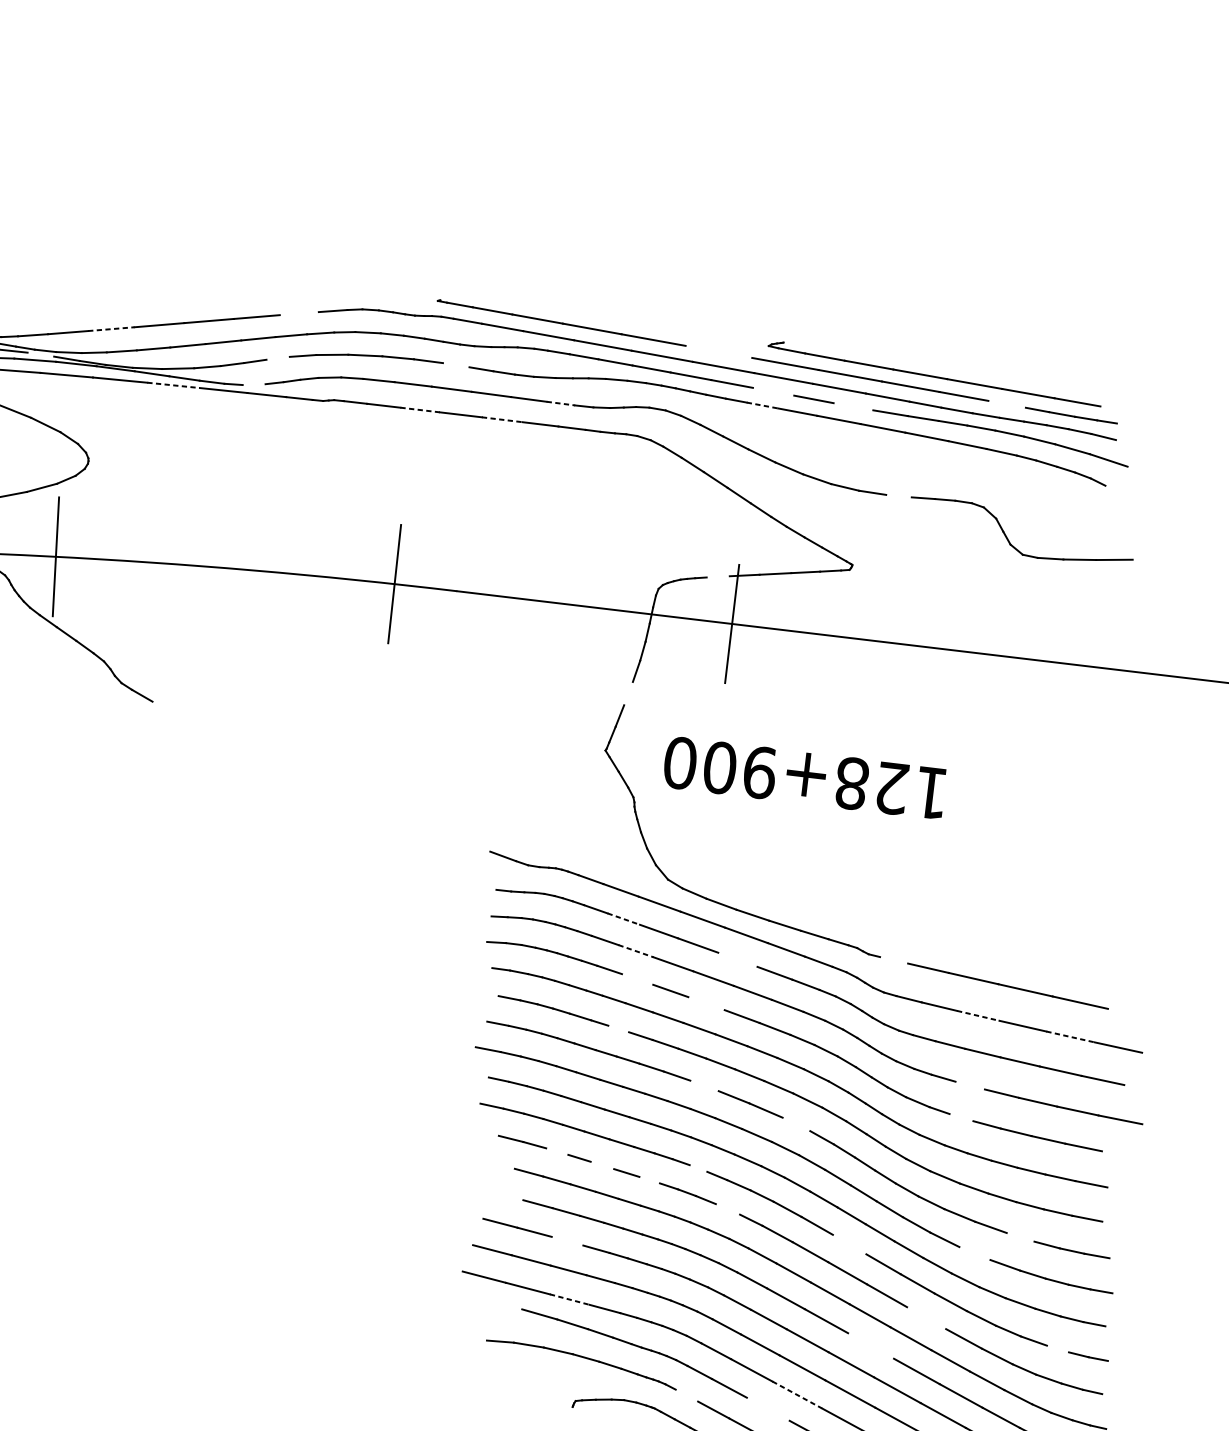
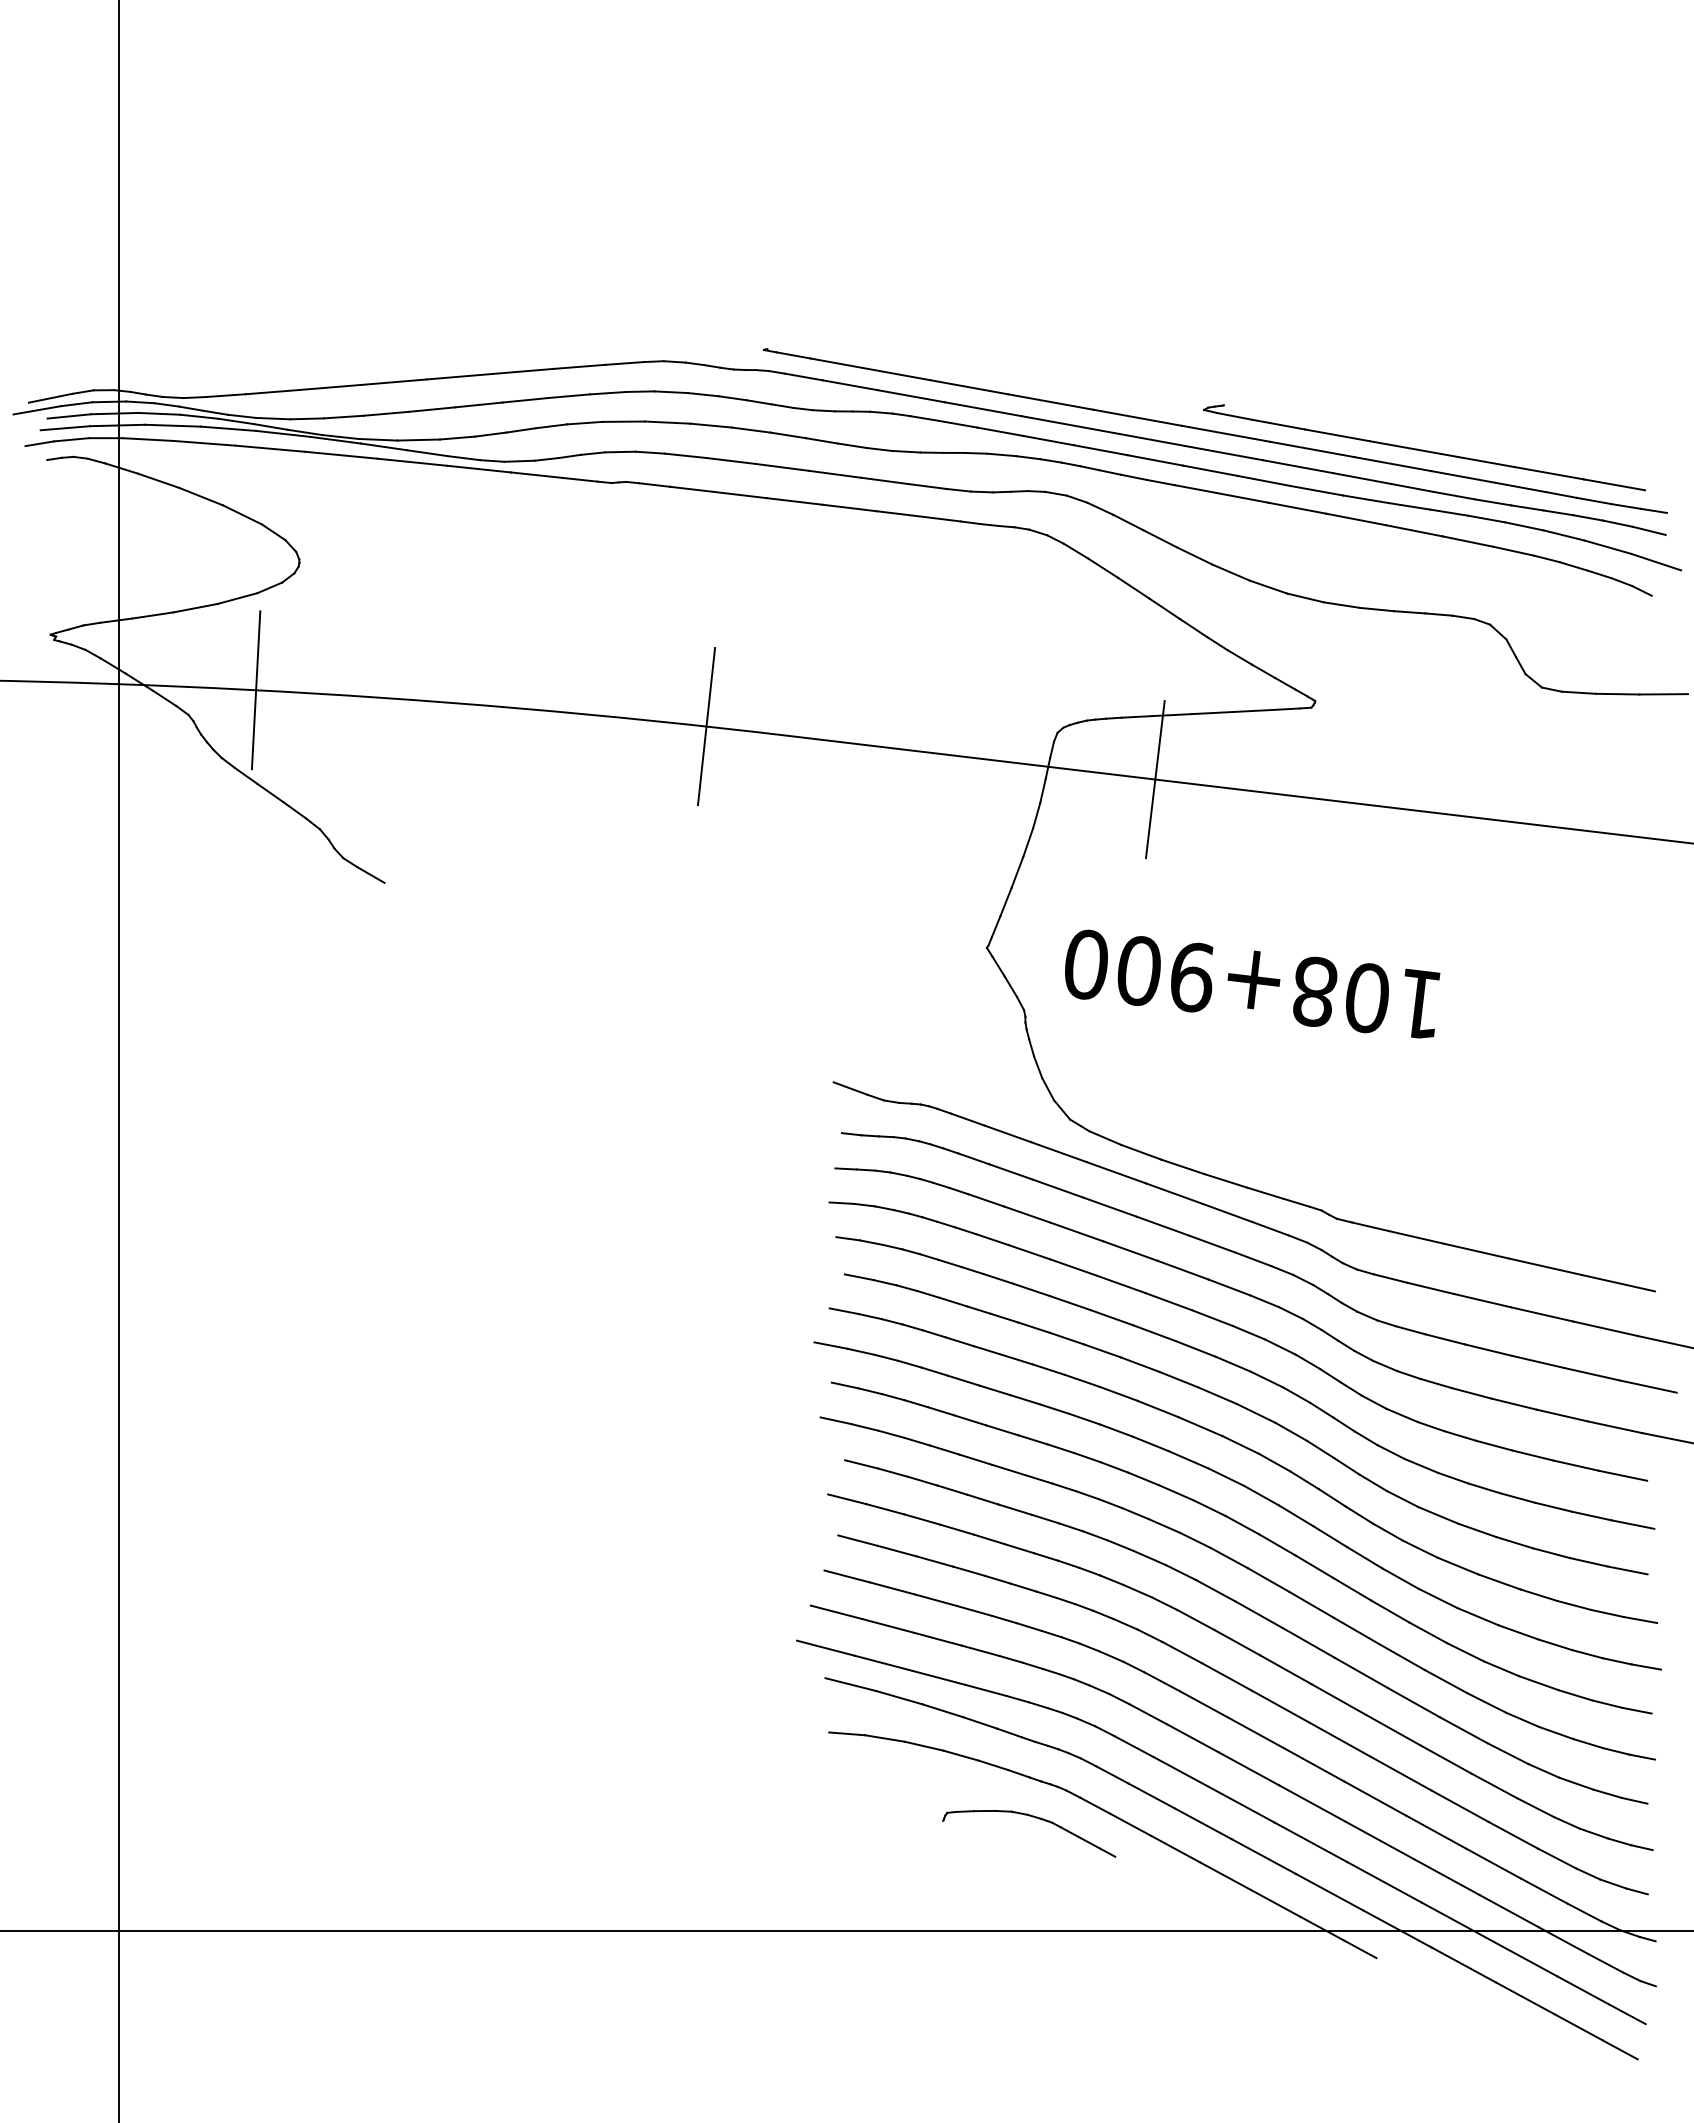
line: (299, 313) -> (579, 366), added
line: (111, 329) -> (330, 387), dashed -> solid
line: (718, 351) -> (1137, 417), added
line: (40, 354) -> (235, 421), added
line: (278, 358) -> (551, 426), added
line: (456, 365) -> (788, 435), added
line: (254, 384) -> (519, 460), added
line: (174, 385) -> (413, 462), dashed -> solid
line: (772, 391) -> (1209, 470), added
line: (561, 403) -> (928, 486), dashed -> solid
line: (1006, 404) -> (1520, 487), added
line: (763, 405) -> (1196, 489), dashed -> solid
line: (853, 406) -> (1316, 490), added
line: (420, 410) -> (740, 495), dashed -> solid
line: (502, 420) -> (850, 508), dashed -> solid
line: (899, 496) -> (1377, 609), added
line: (717, 576) -> (1136, 716), added
line: (628, 693) -> (1017, 871), added
text: (892, 787) -> (1368, 997), 128+900 -> 108+900
line: (623, 919) -> (1011, 1172), dashed -> solid
line: (636, 951) -> (1027, 1214), dashed -> solid
line: (737, 959) -> (1162, 1225), added
line: (893, 960) -> (1370, 1226), added
line: (637, 979) -> (1029, 1252), added
line: (706, 1003) -> (1121, 1284), added
line: (978, 1015) -> (1482, 1300), dashed -> solid
line: (618, 1028) -> (1004, 1317), added
line: (1070, 1036) -> (1605, 1328), dashed -> solid
line: (704, 1085) -> (1118, 1393), added
line: (969, 1085) -> (1471, 1393), added
line: (961, 1117) -> (1460, 1435), added
line: (796, 1124) -> (1240, 1444), added
line: (557, 1151) -> (922, 1480), added
line: (500, 1165) -> (847, 1499), added
line: (602, 1165) -> (982, 1499), added
line: (698, 1168) -> (1110, 1503), added
line: (649, 1179) -> (1045, 1518), added
line: (508, 1196) -> (857, 1540), added
line: (727, 1208) -> (1149, 1557), added
line: (1020, 1236) -> (1538, 1594), added
line: (567, 1241) -> (936, 1600), added
line: (849, 1244) -> (1311, 1604), added
line: (974, 1253) -> (1477, 1616), added
line: (569, 1299) -> (939, 1678), dashed -> solid
line: (502, 1304) -> (850, 1684), added
line: (926, 1318) -> (1413, 1702), added
line: (870, 1345) -> (1339, 1739), added
line: (1057, 1348) -> (1588, 1743), added
line: (796, 1394) -> (1241, 1804), dashed -> solid
line: (687, 1395) -> (1095, 1805), added
line: (767, 1409) -> (1202, 1823), added

